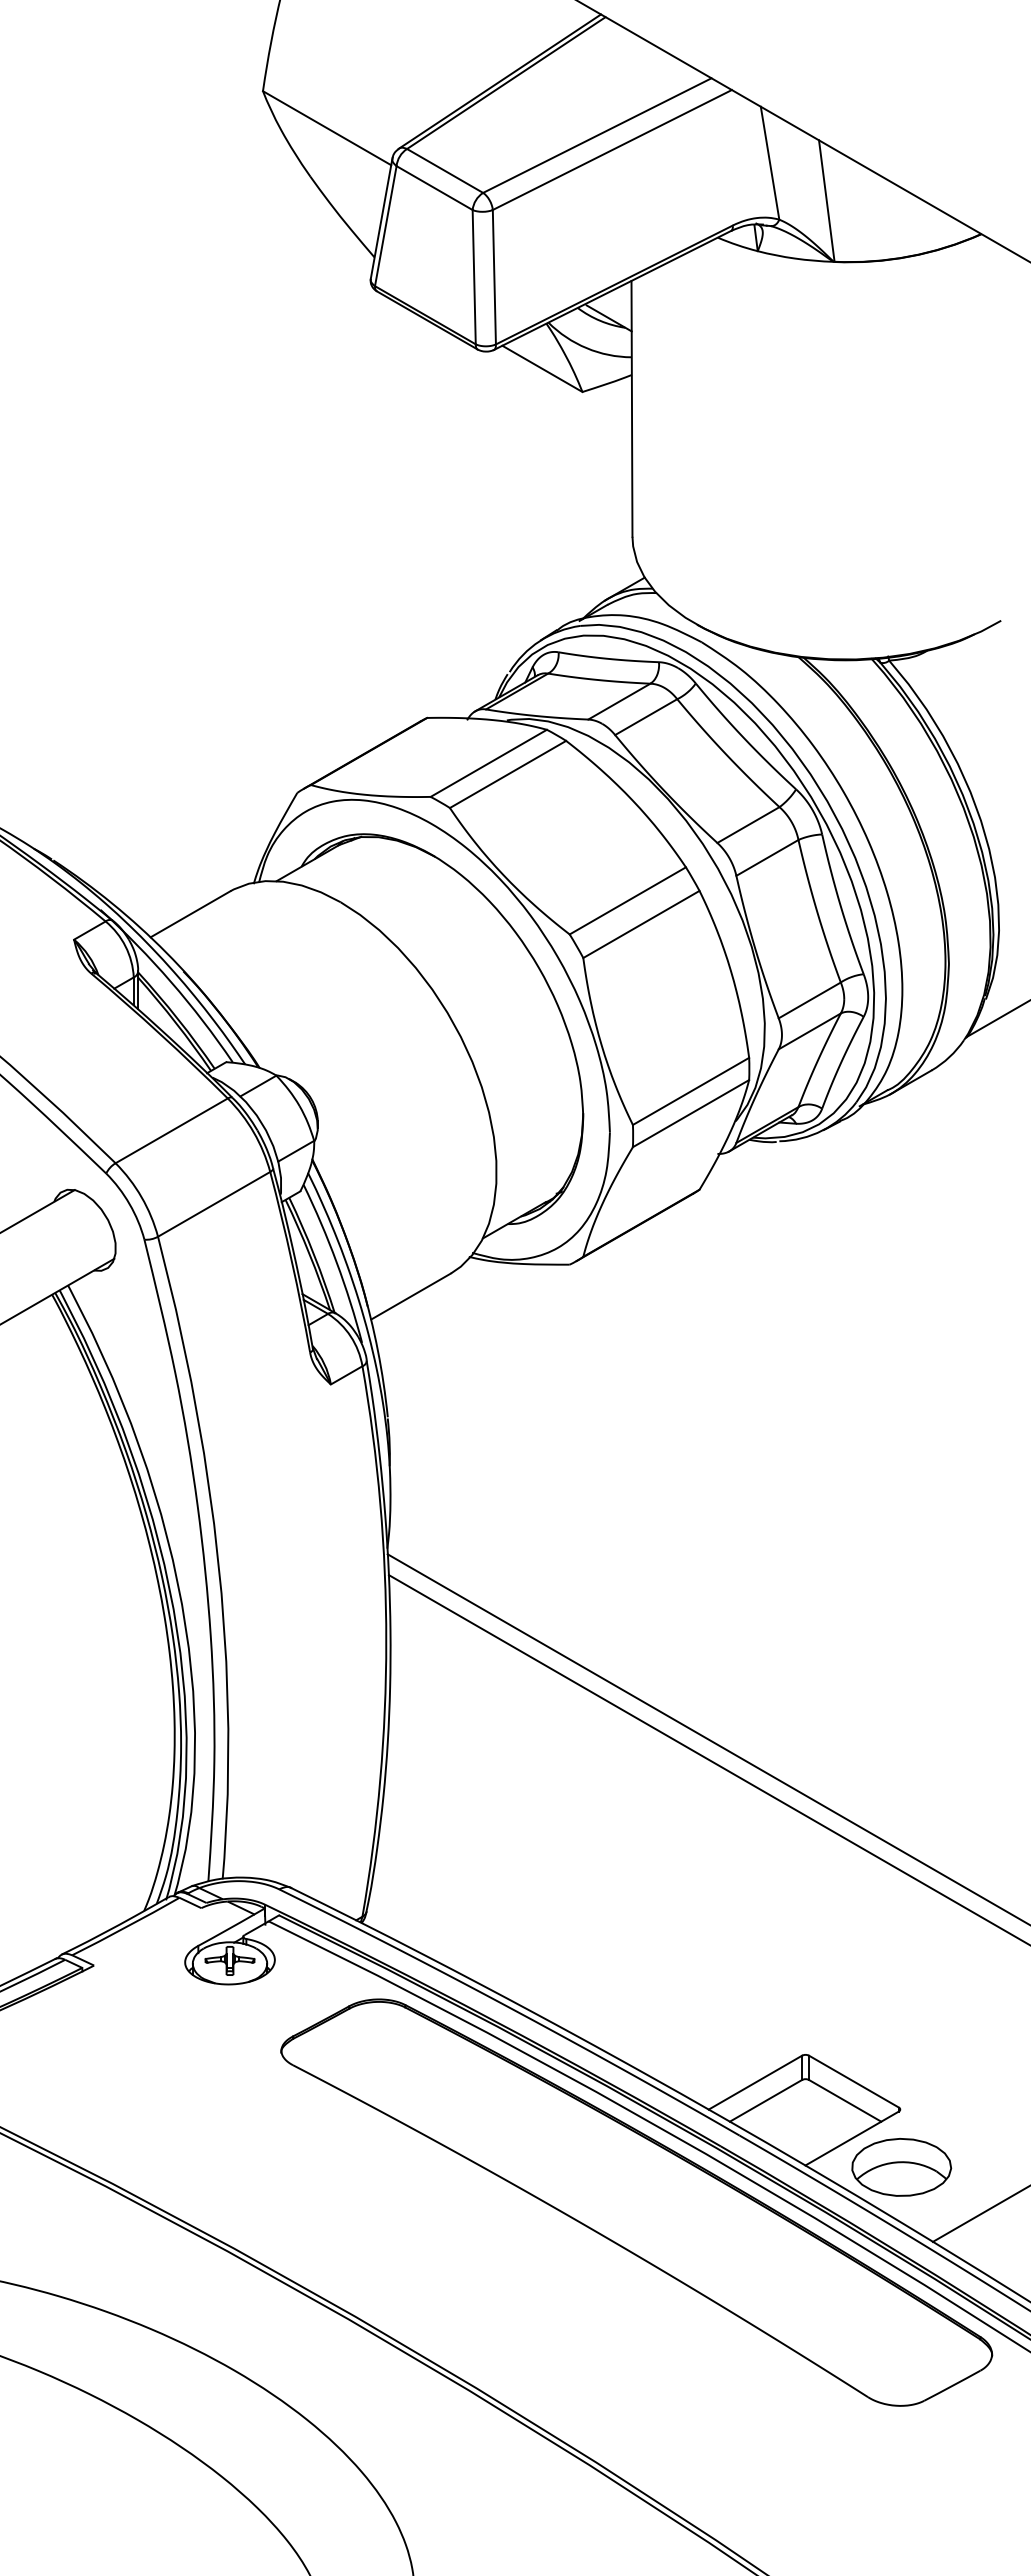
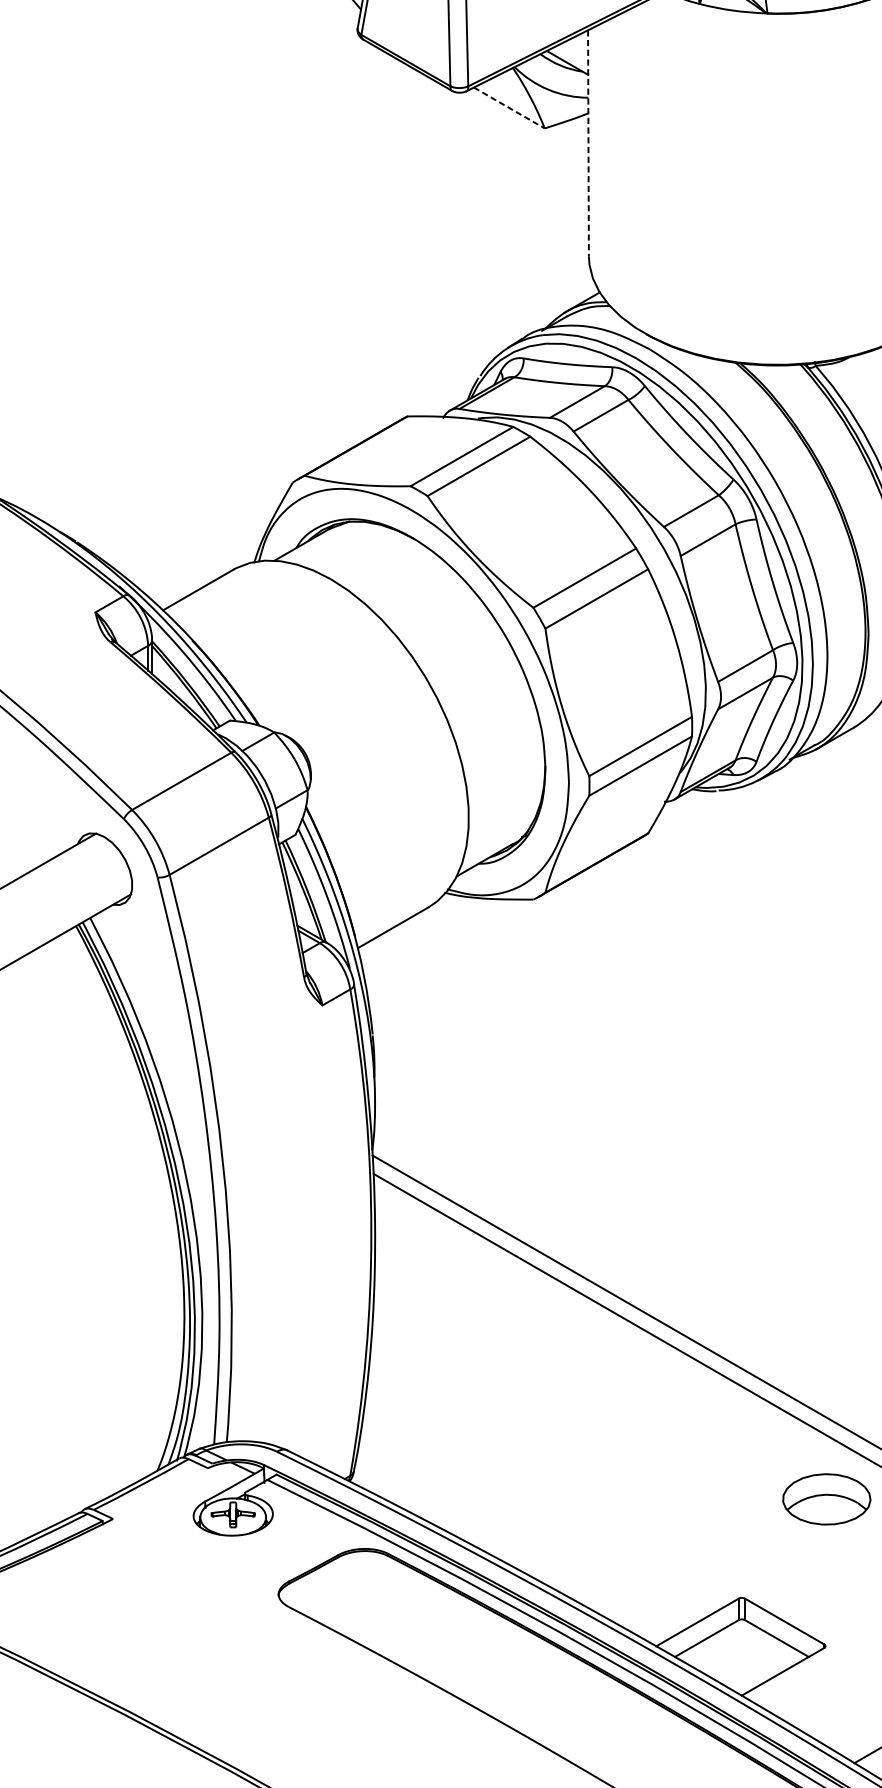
line: (542, 369) -> (509, 108), solid -> dashed
line: (631, 408) -> (588, 143), solid -> dashed
part: (901, 2167) -> (826, 1499), moved

